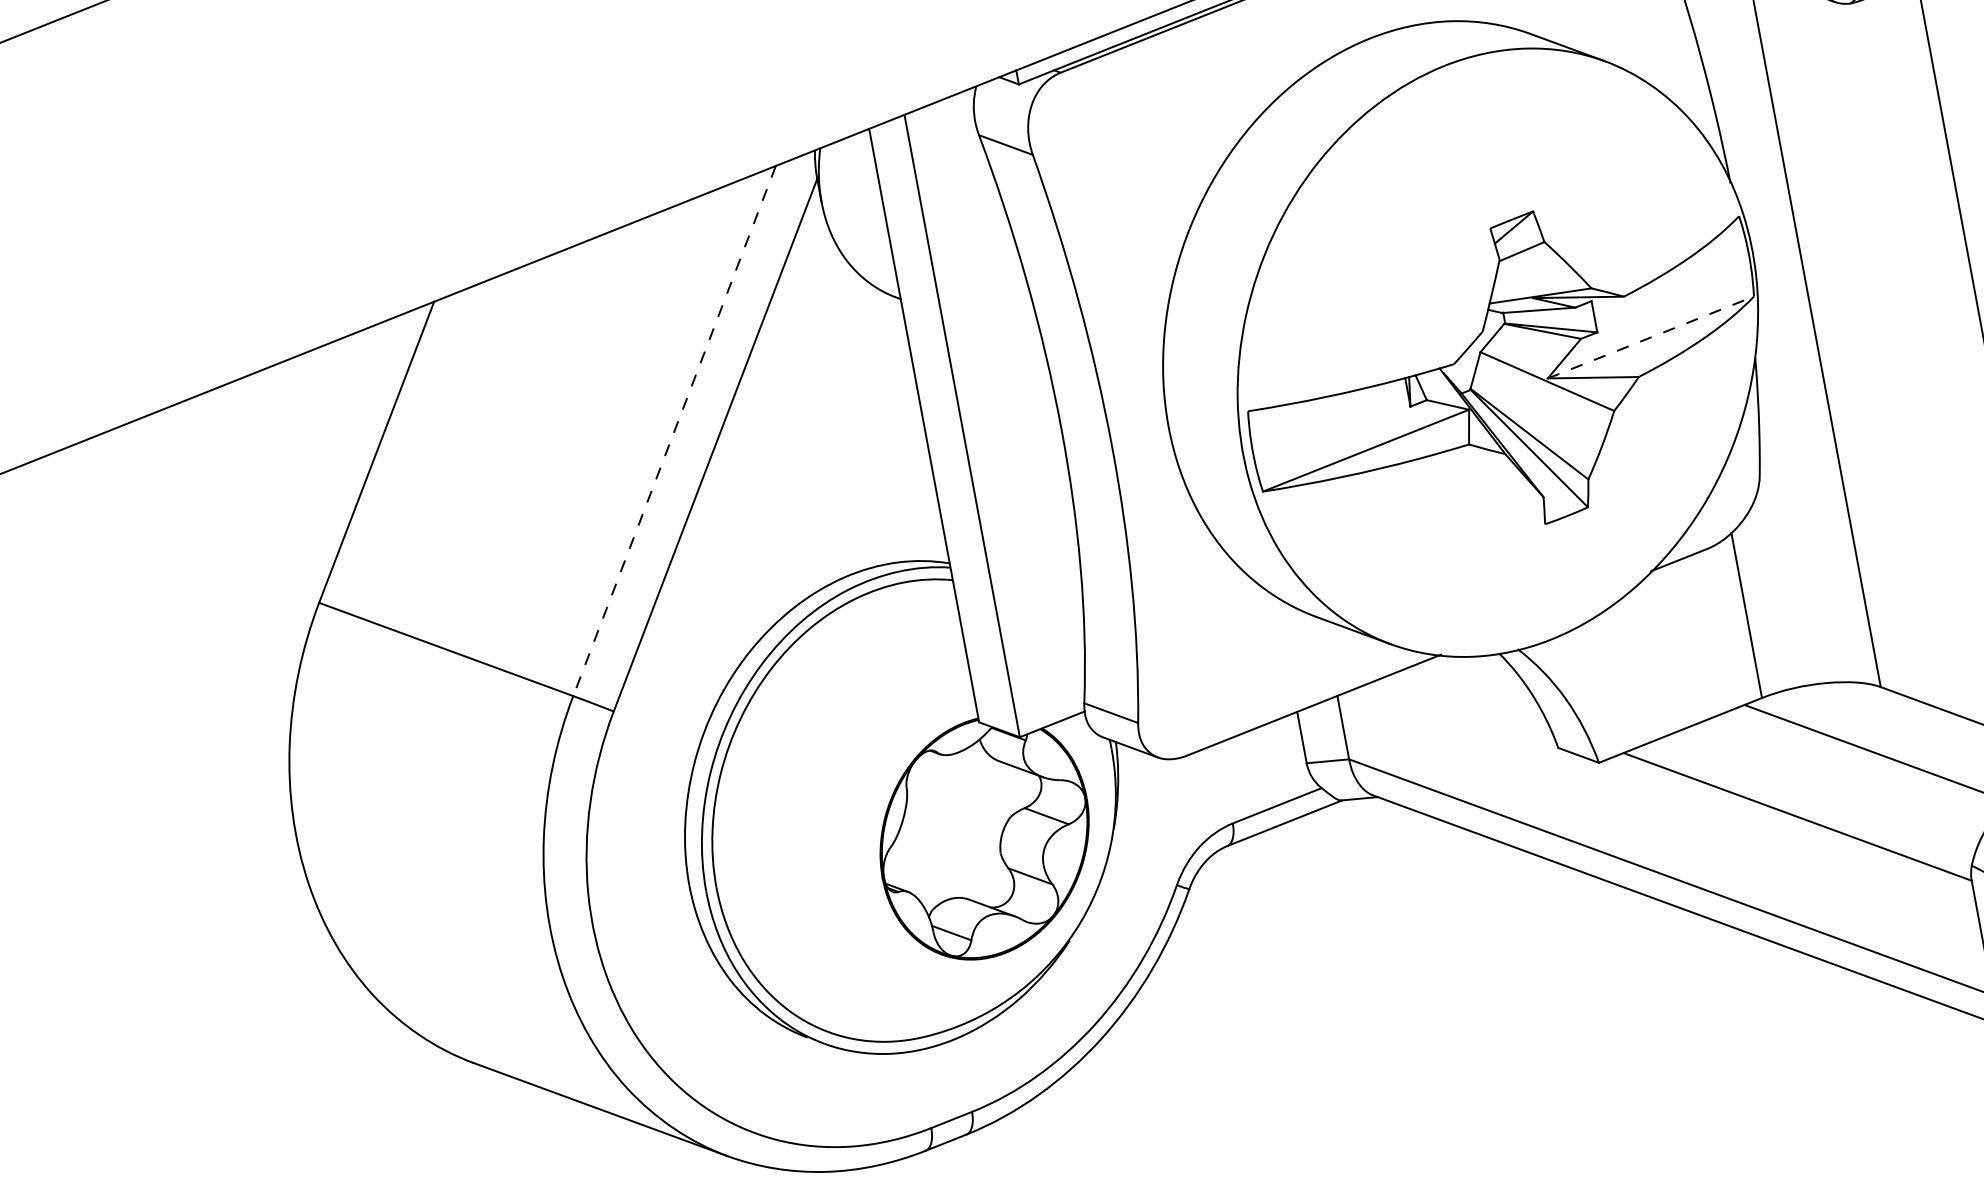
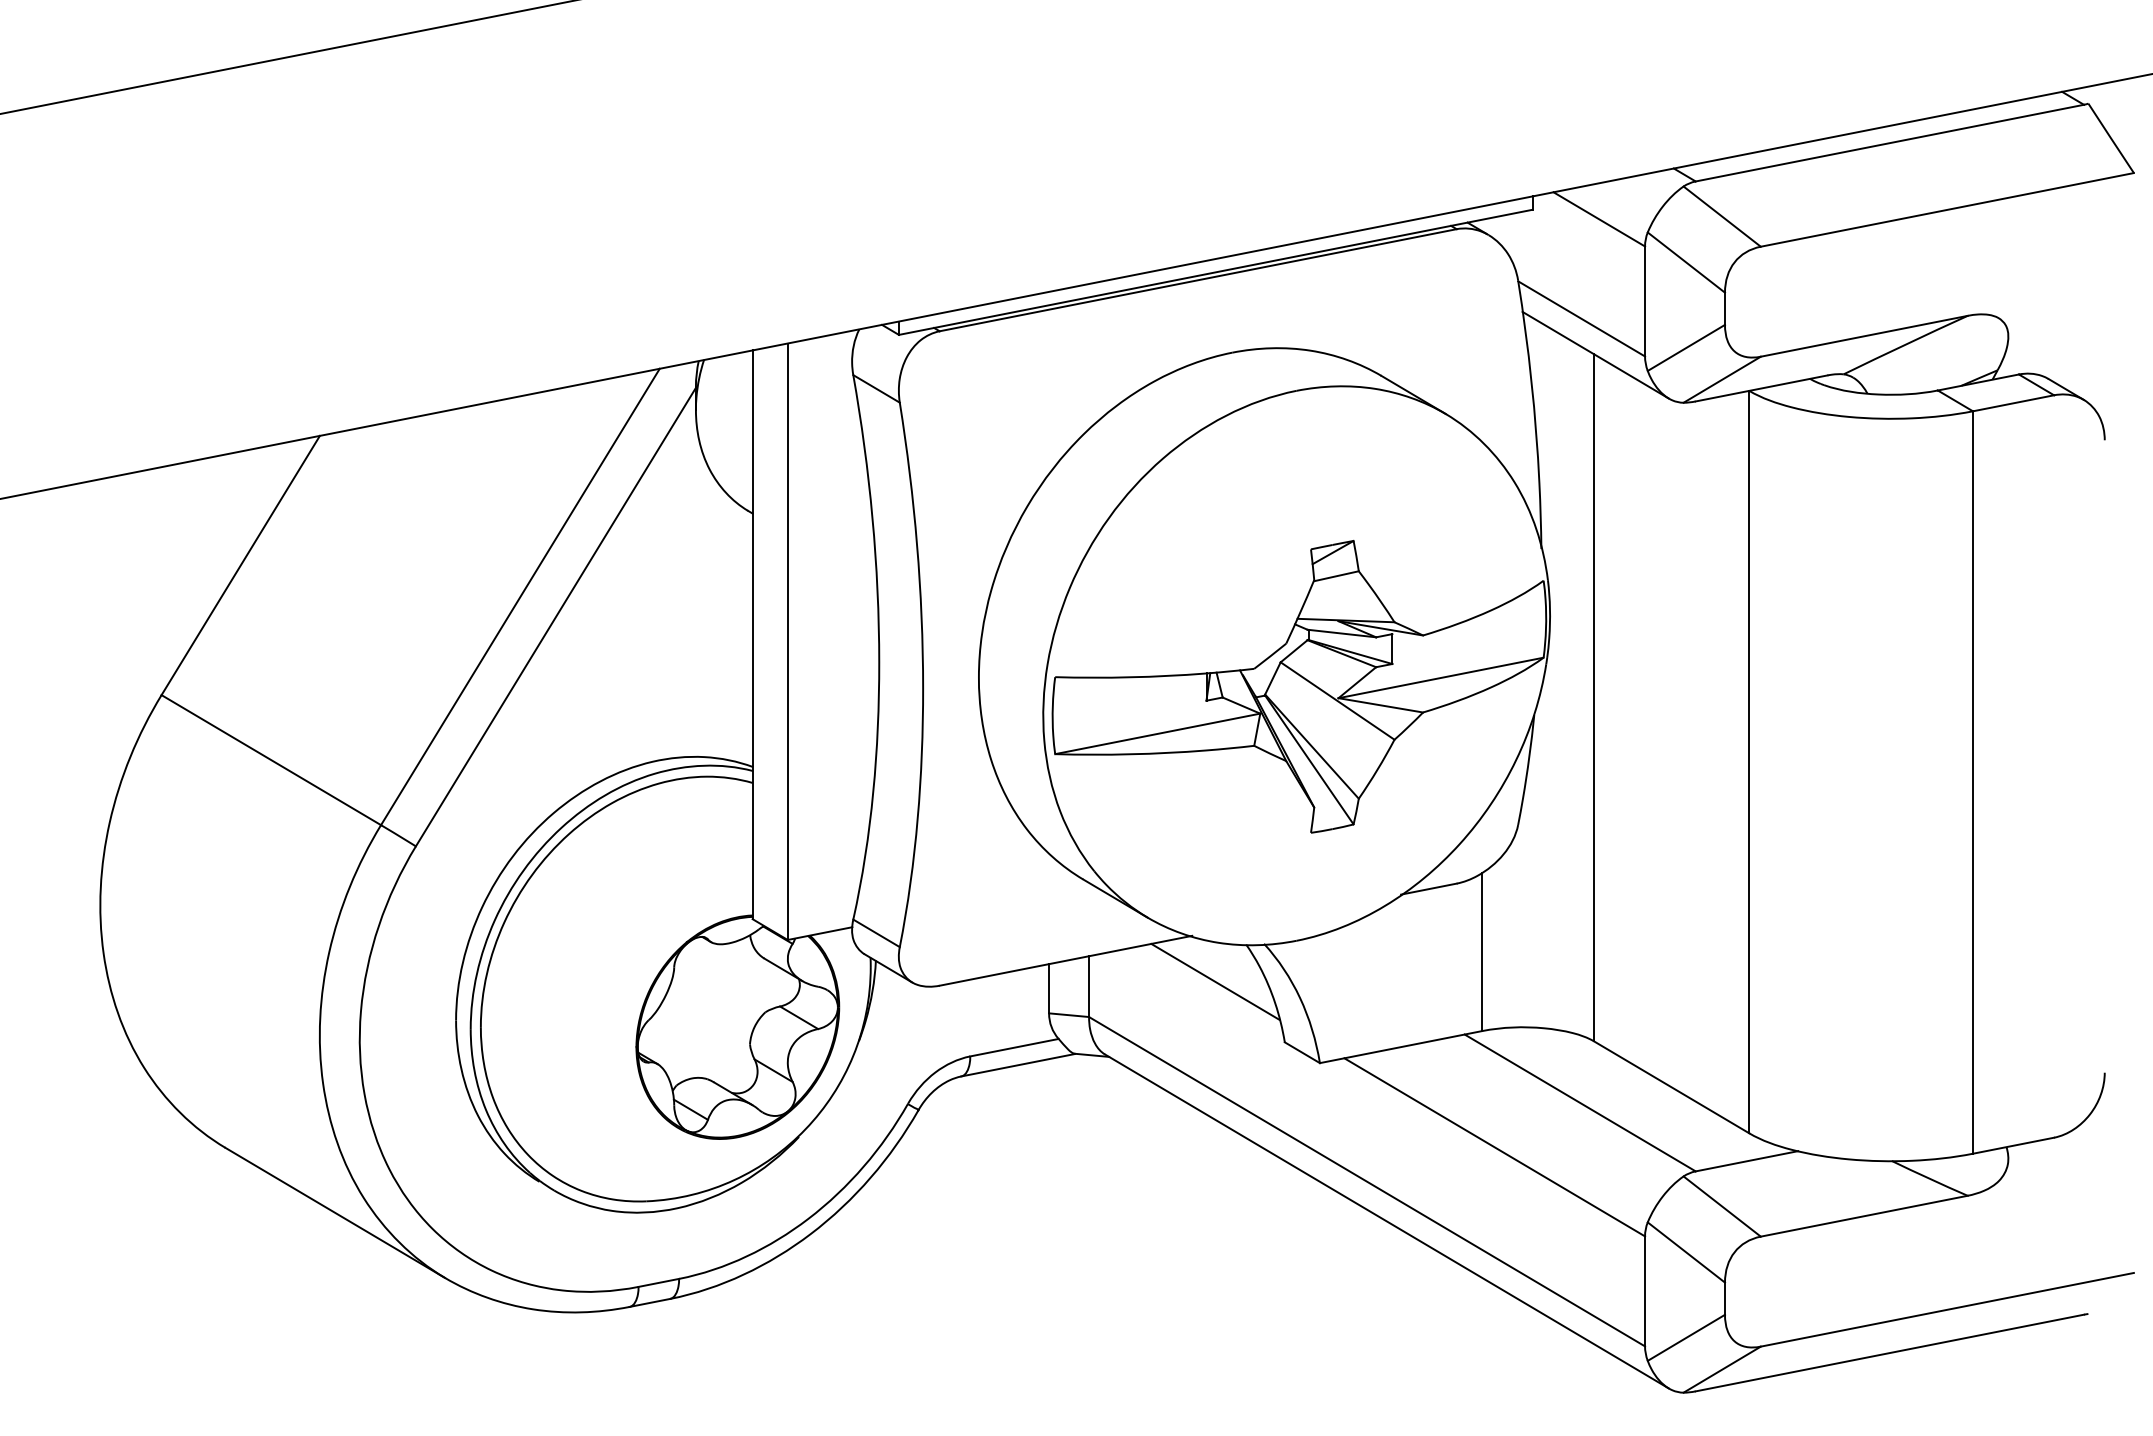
line: (1651, 336) -> (1441, 677), dashed -> solid
line: (674, 431) -> (520, 597), dashed -> solid
line: (1474, 697) -> (1215, 981), added

